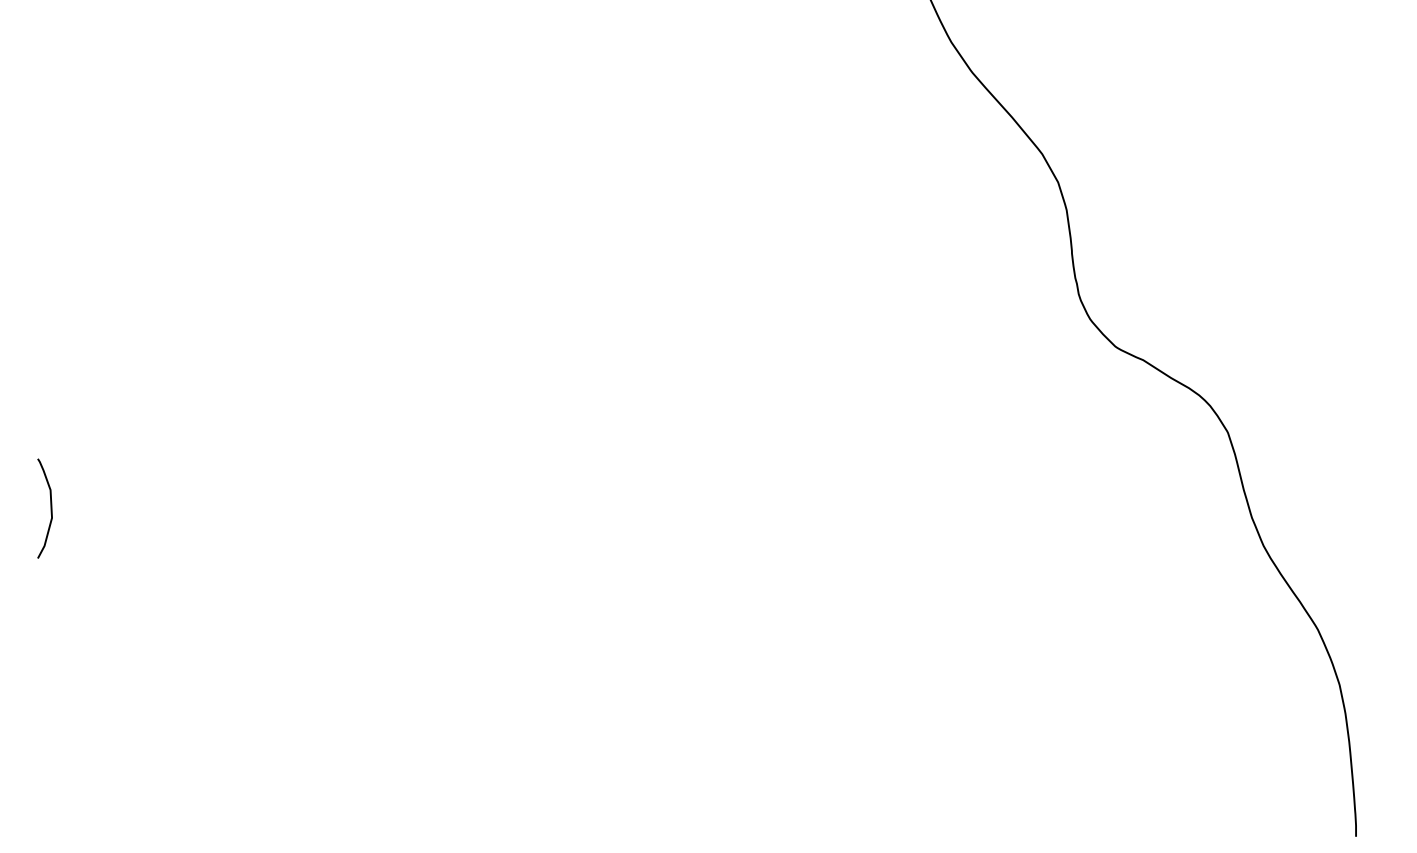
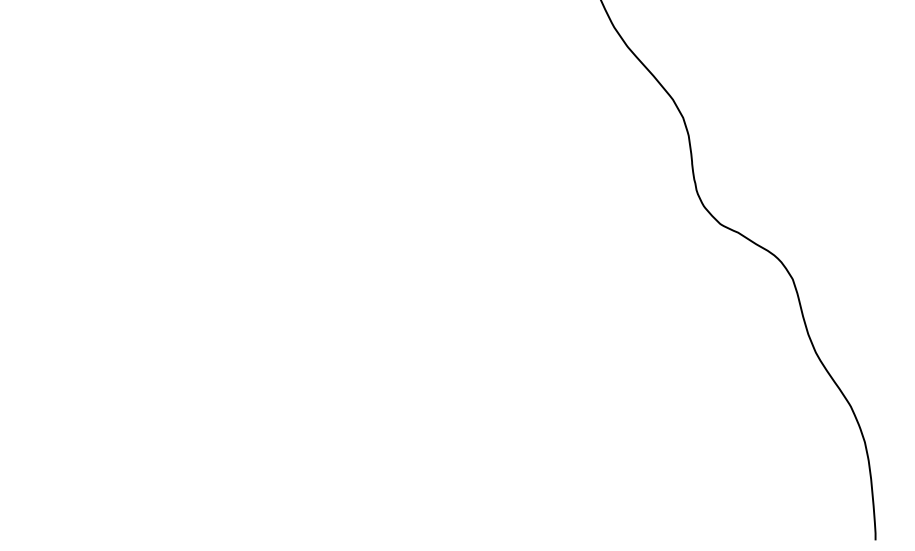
curve: (50, 508) -> (32, 328), removed

